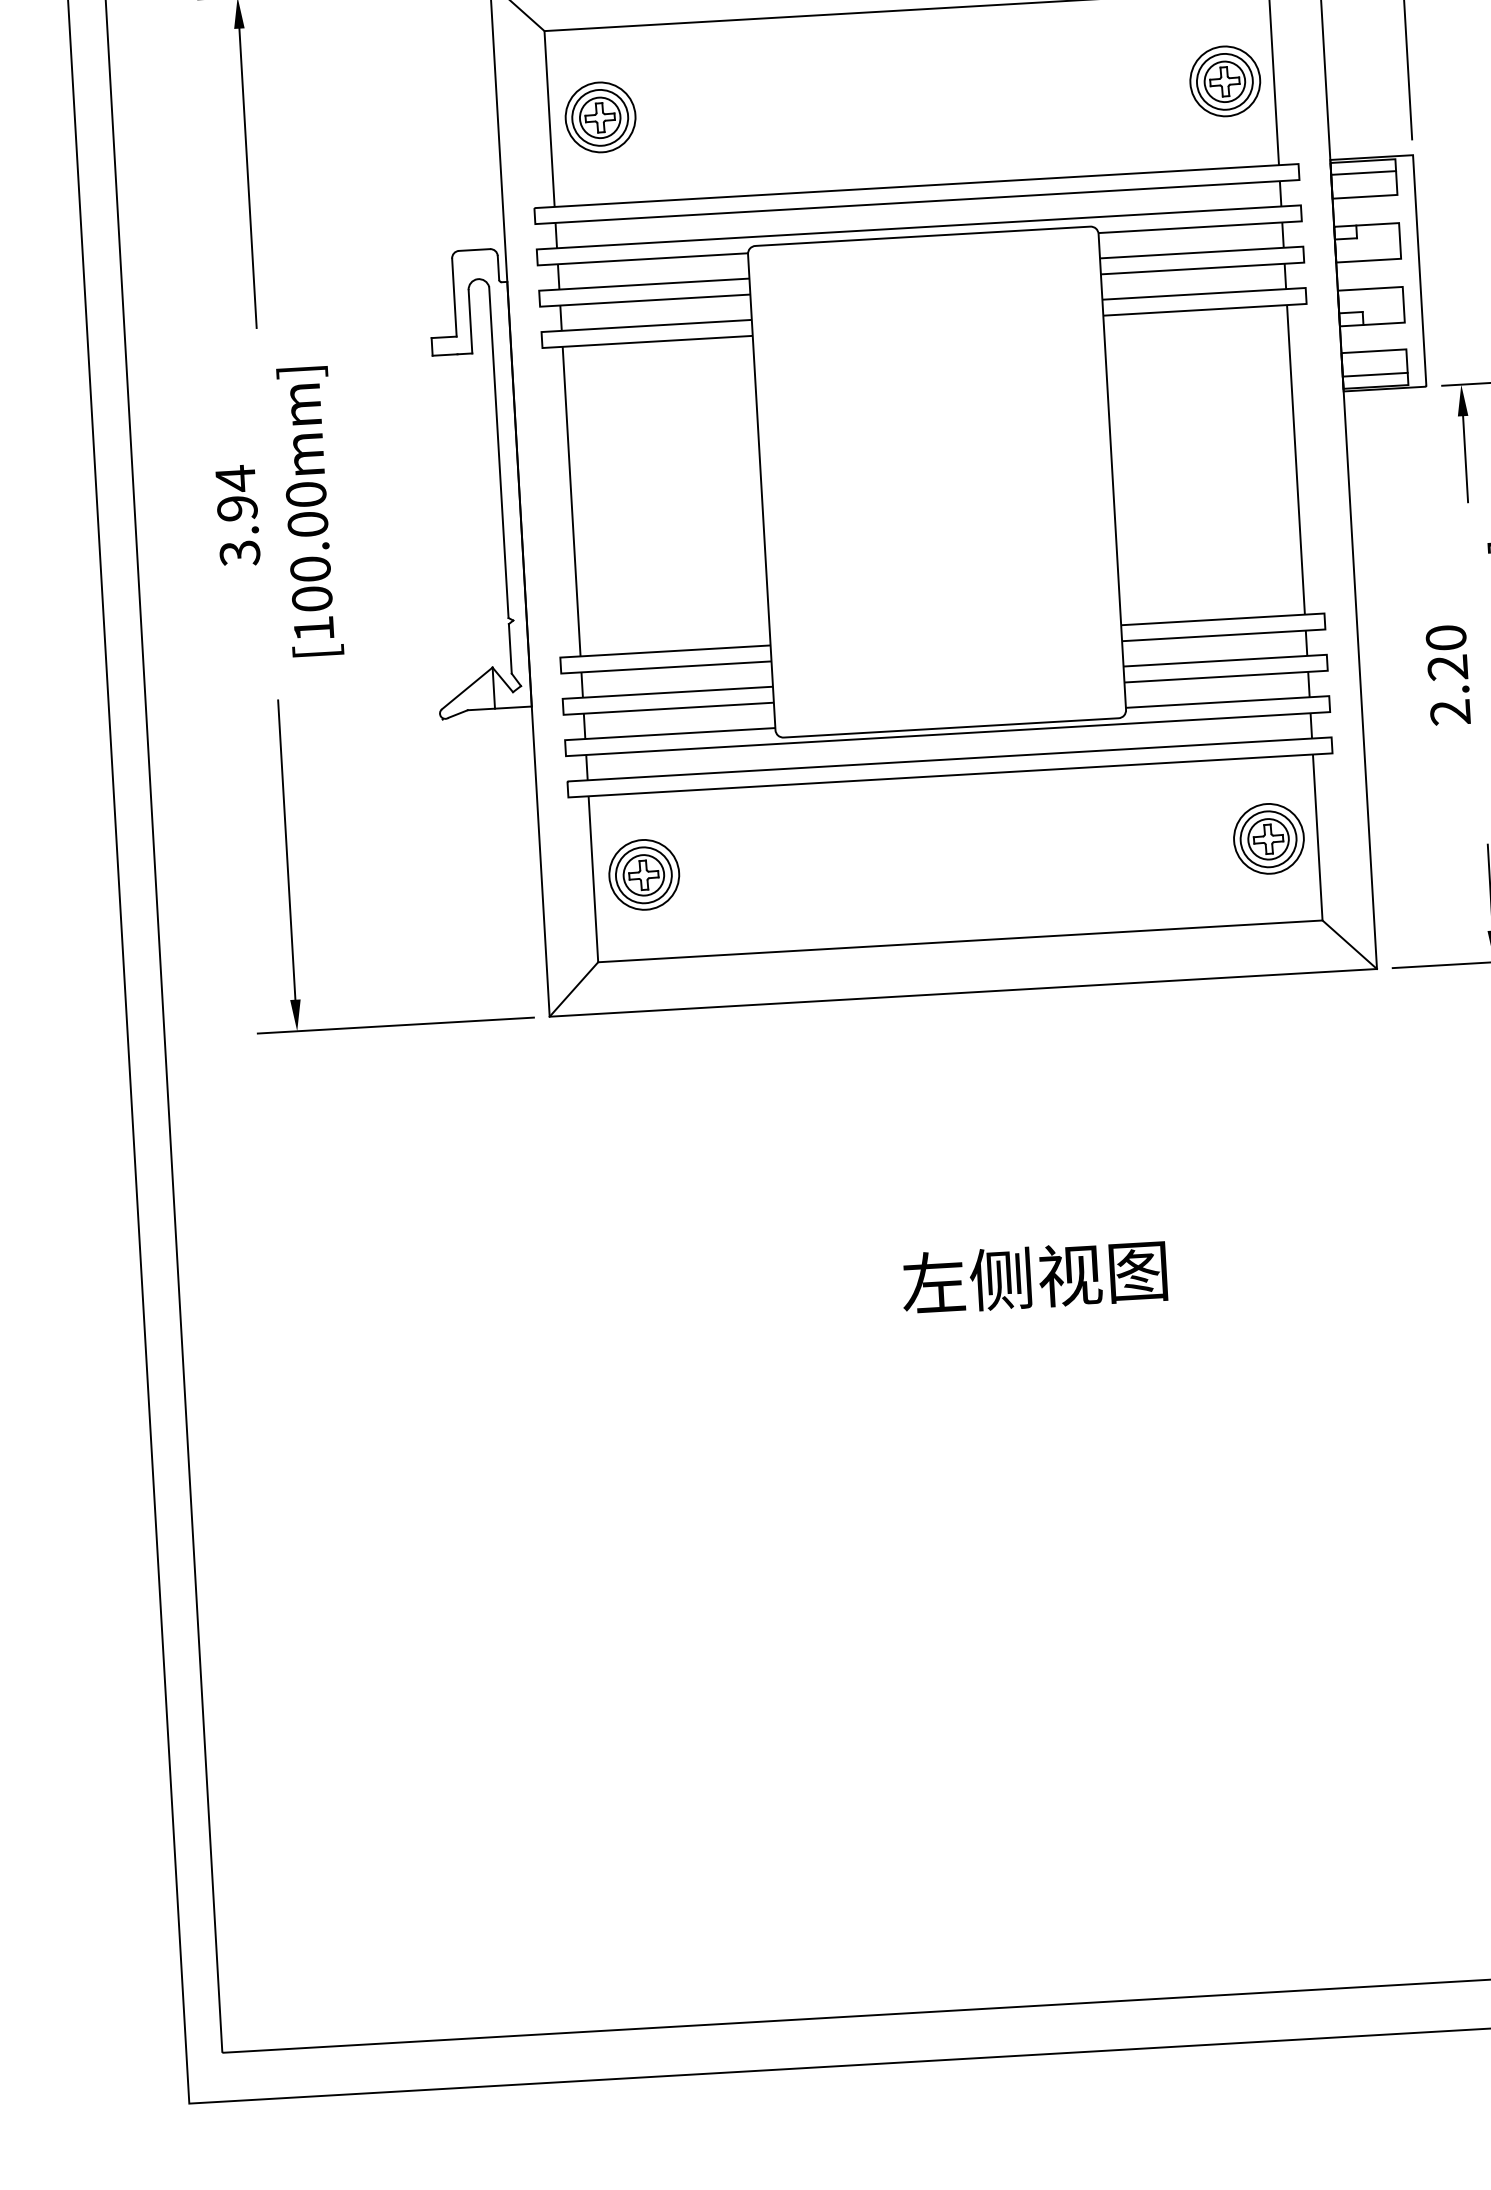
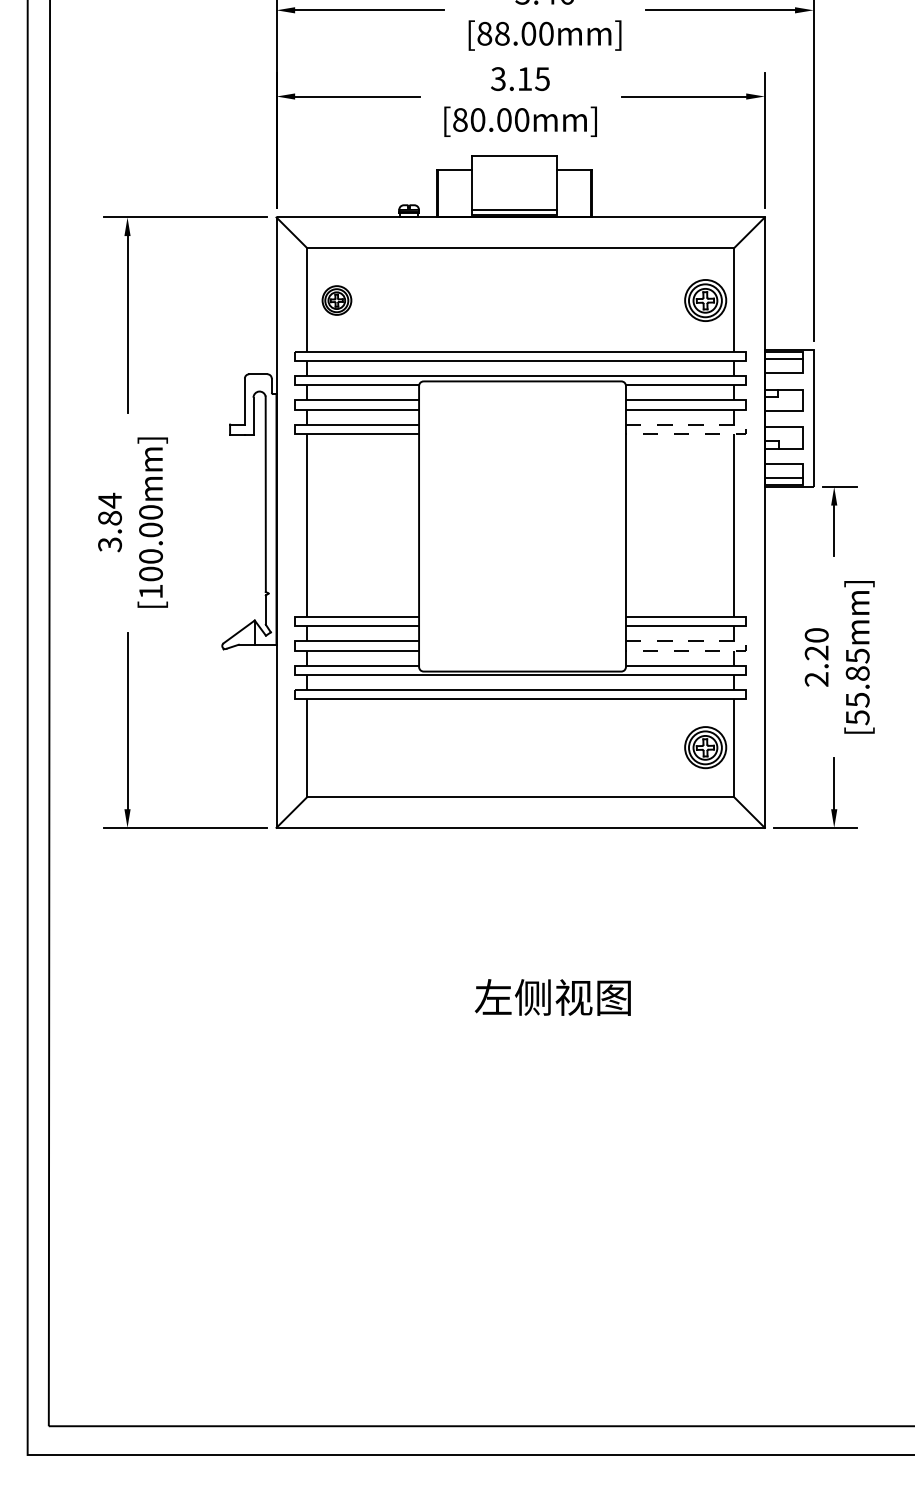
part: (599, 117) -> (336, 300), size x0.7
line: (1305, 295) -> (745, 429), solid -> dashed
text: (236, 508) -> (109, 518), 3.94 -> 3.84
line: (1326, 663) -> (745, 646), solid -> dashed
part: (643, 874) -> (336, 747), removed

